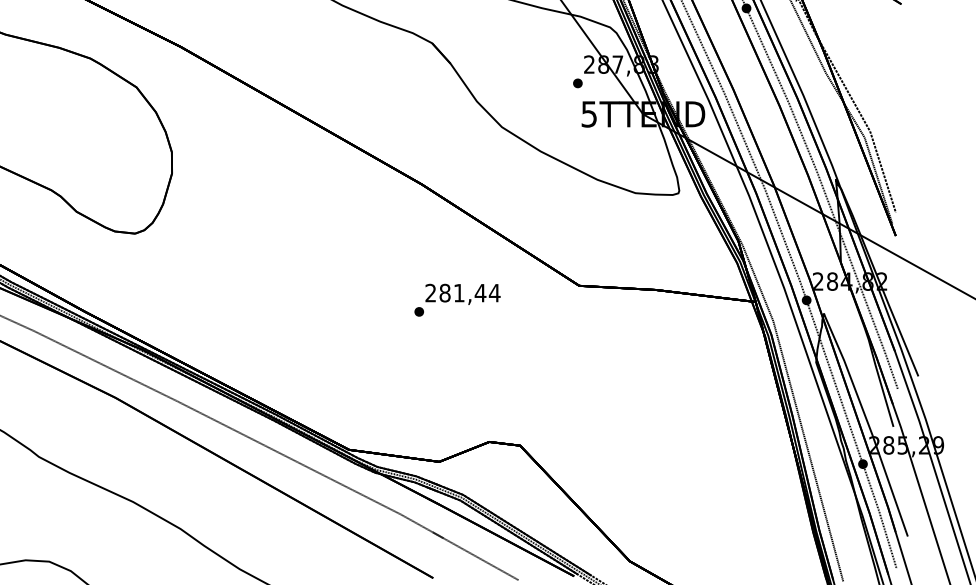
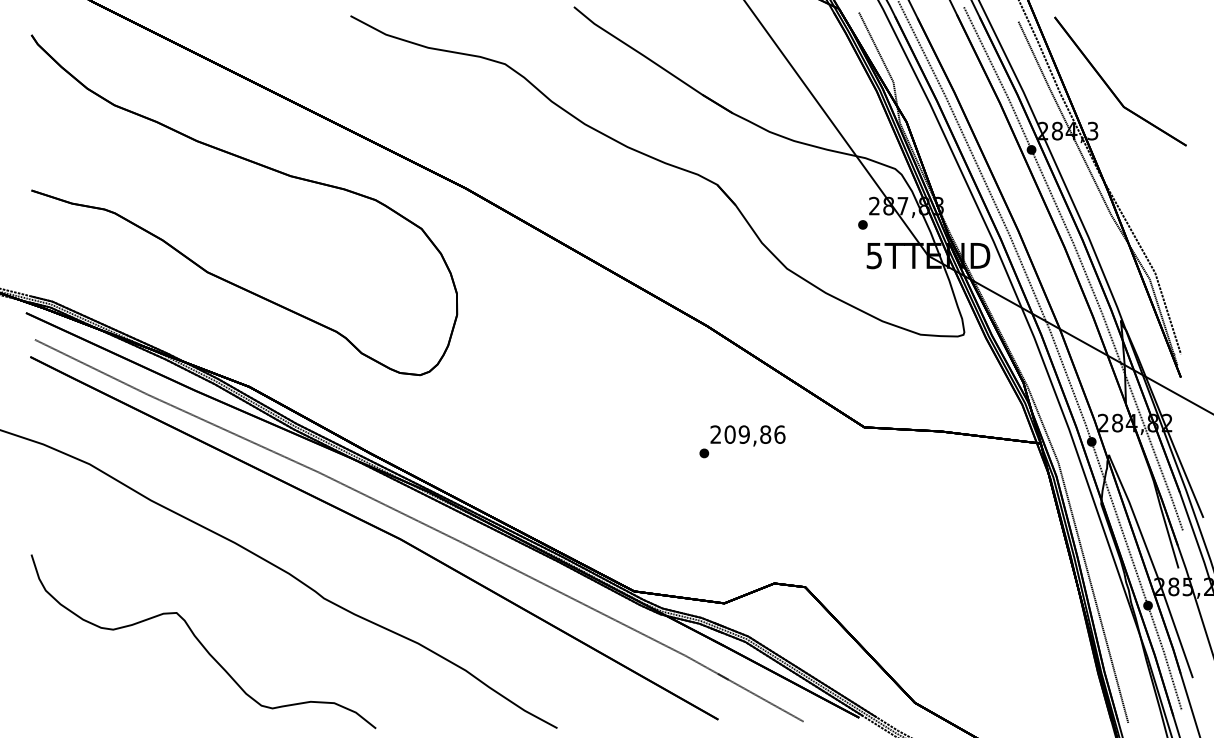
text: (469, 292) -> (754, 434), 281,44 -> 209,86

